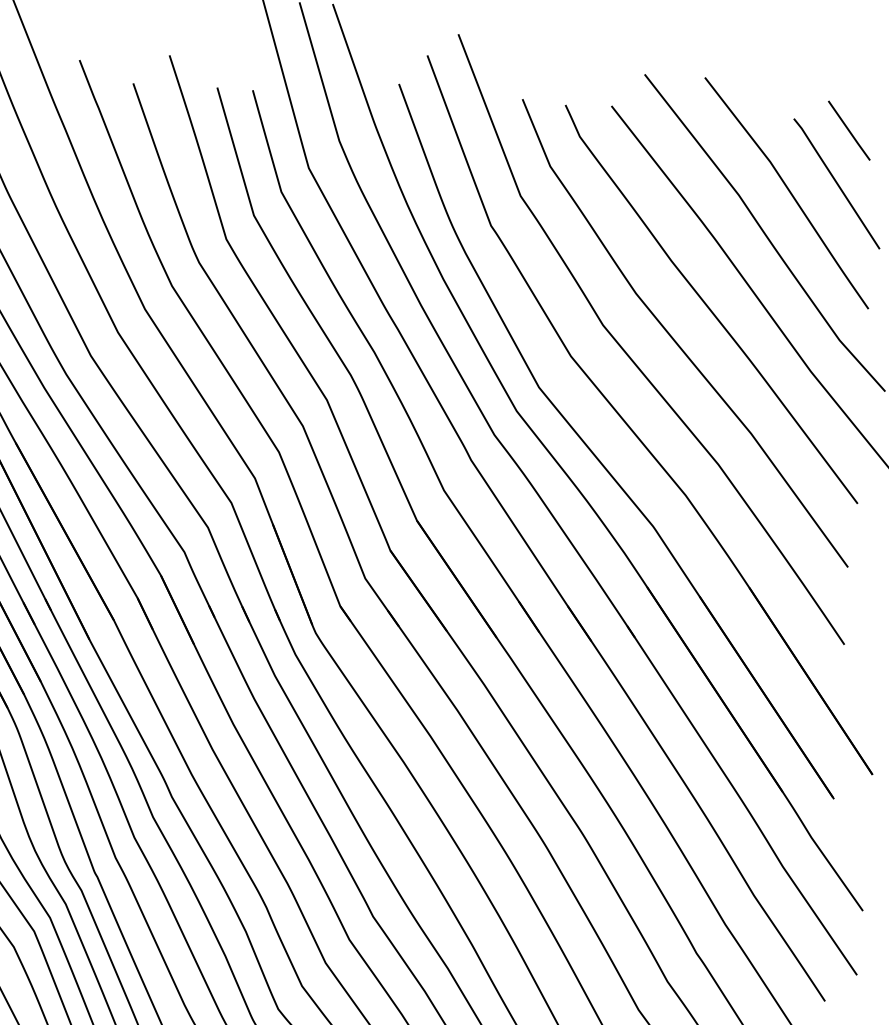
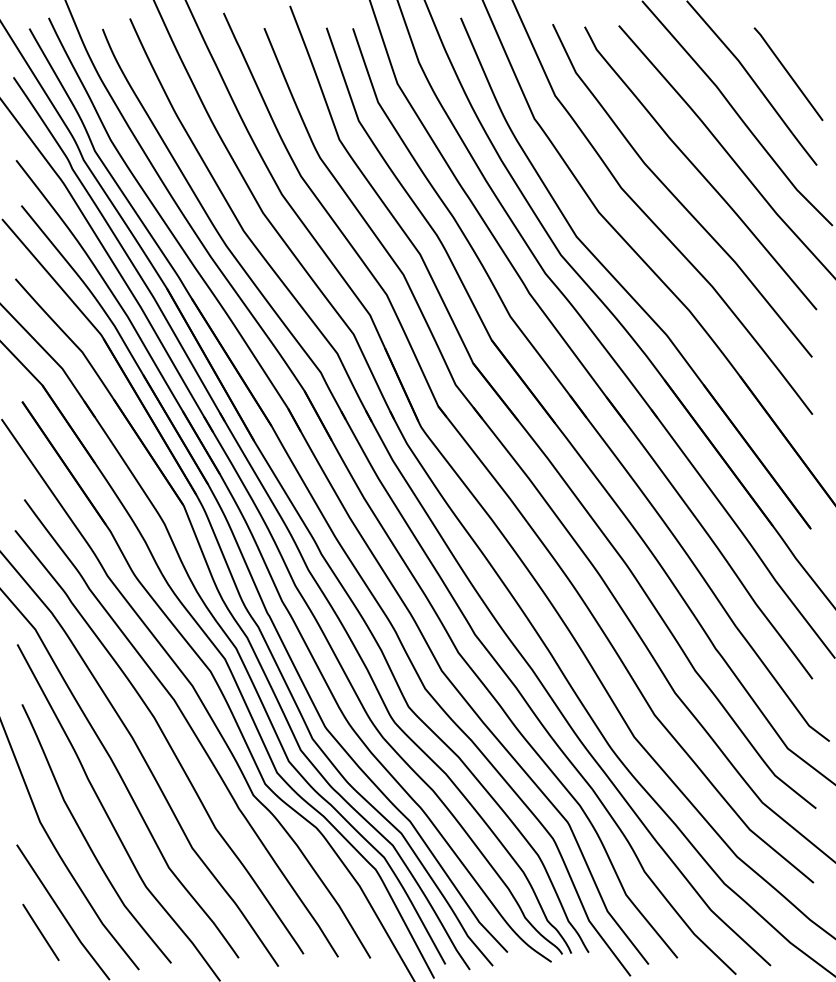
line: (849, 130) -> (795, 34), removed

